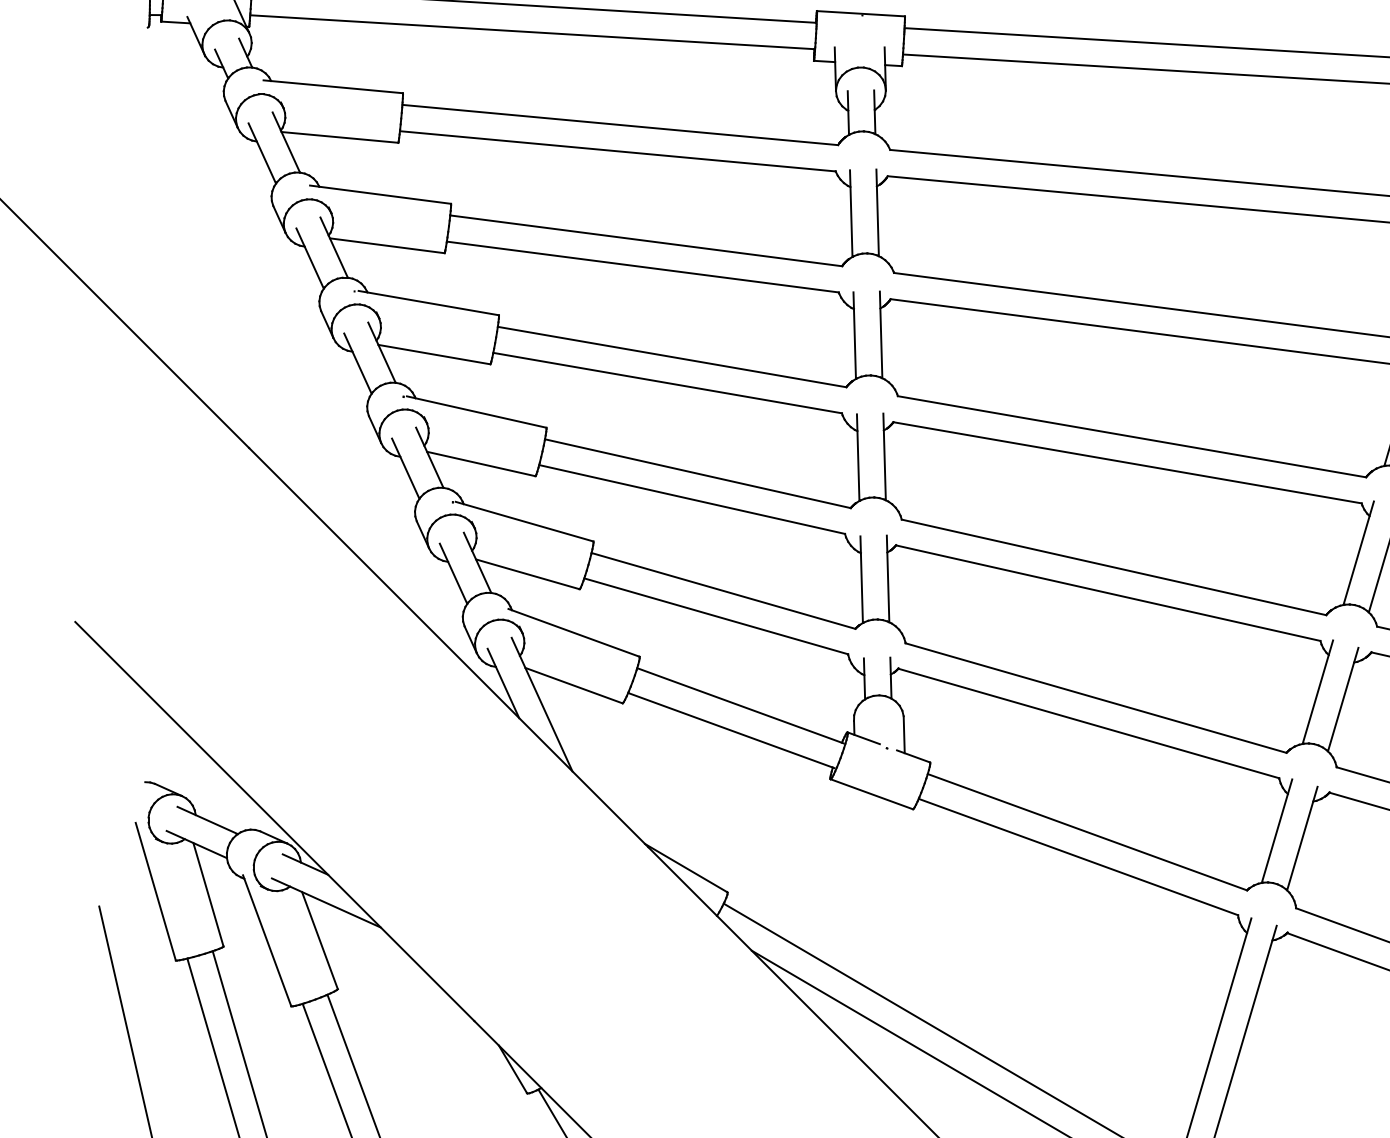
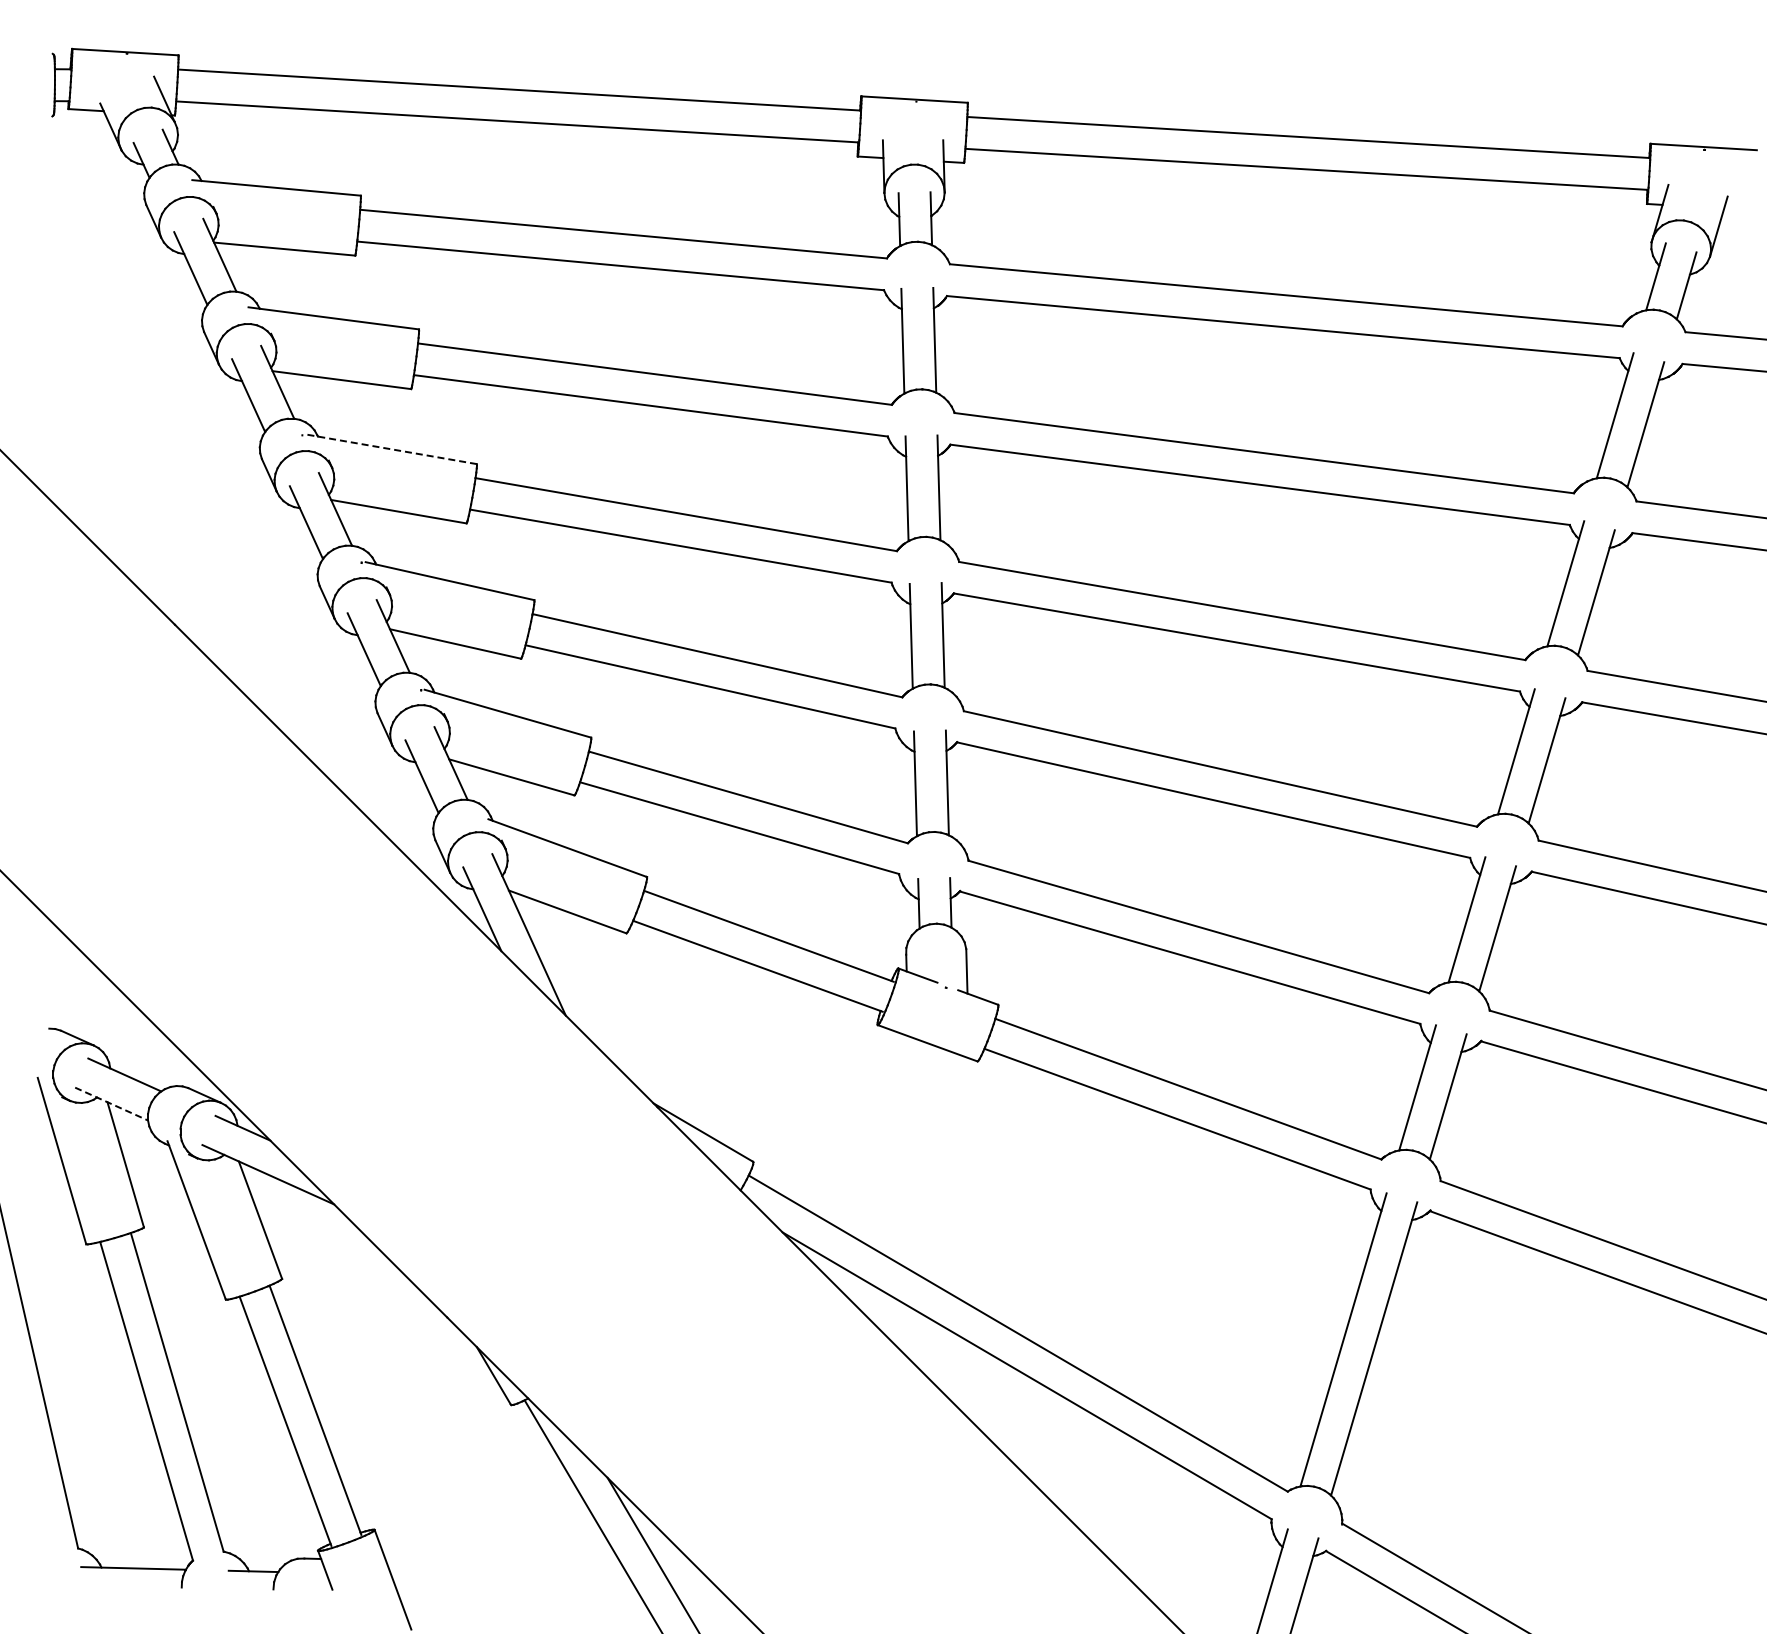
line: (428, 303) -> (391, 449), solid -> dashed
line: (196, 844) -> (111, 1104), solid -> dashed

